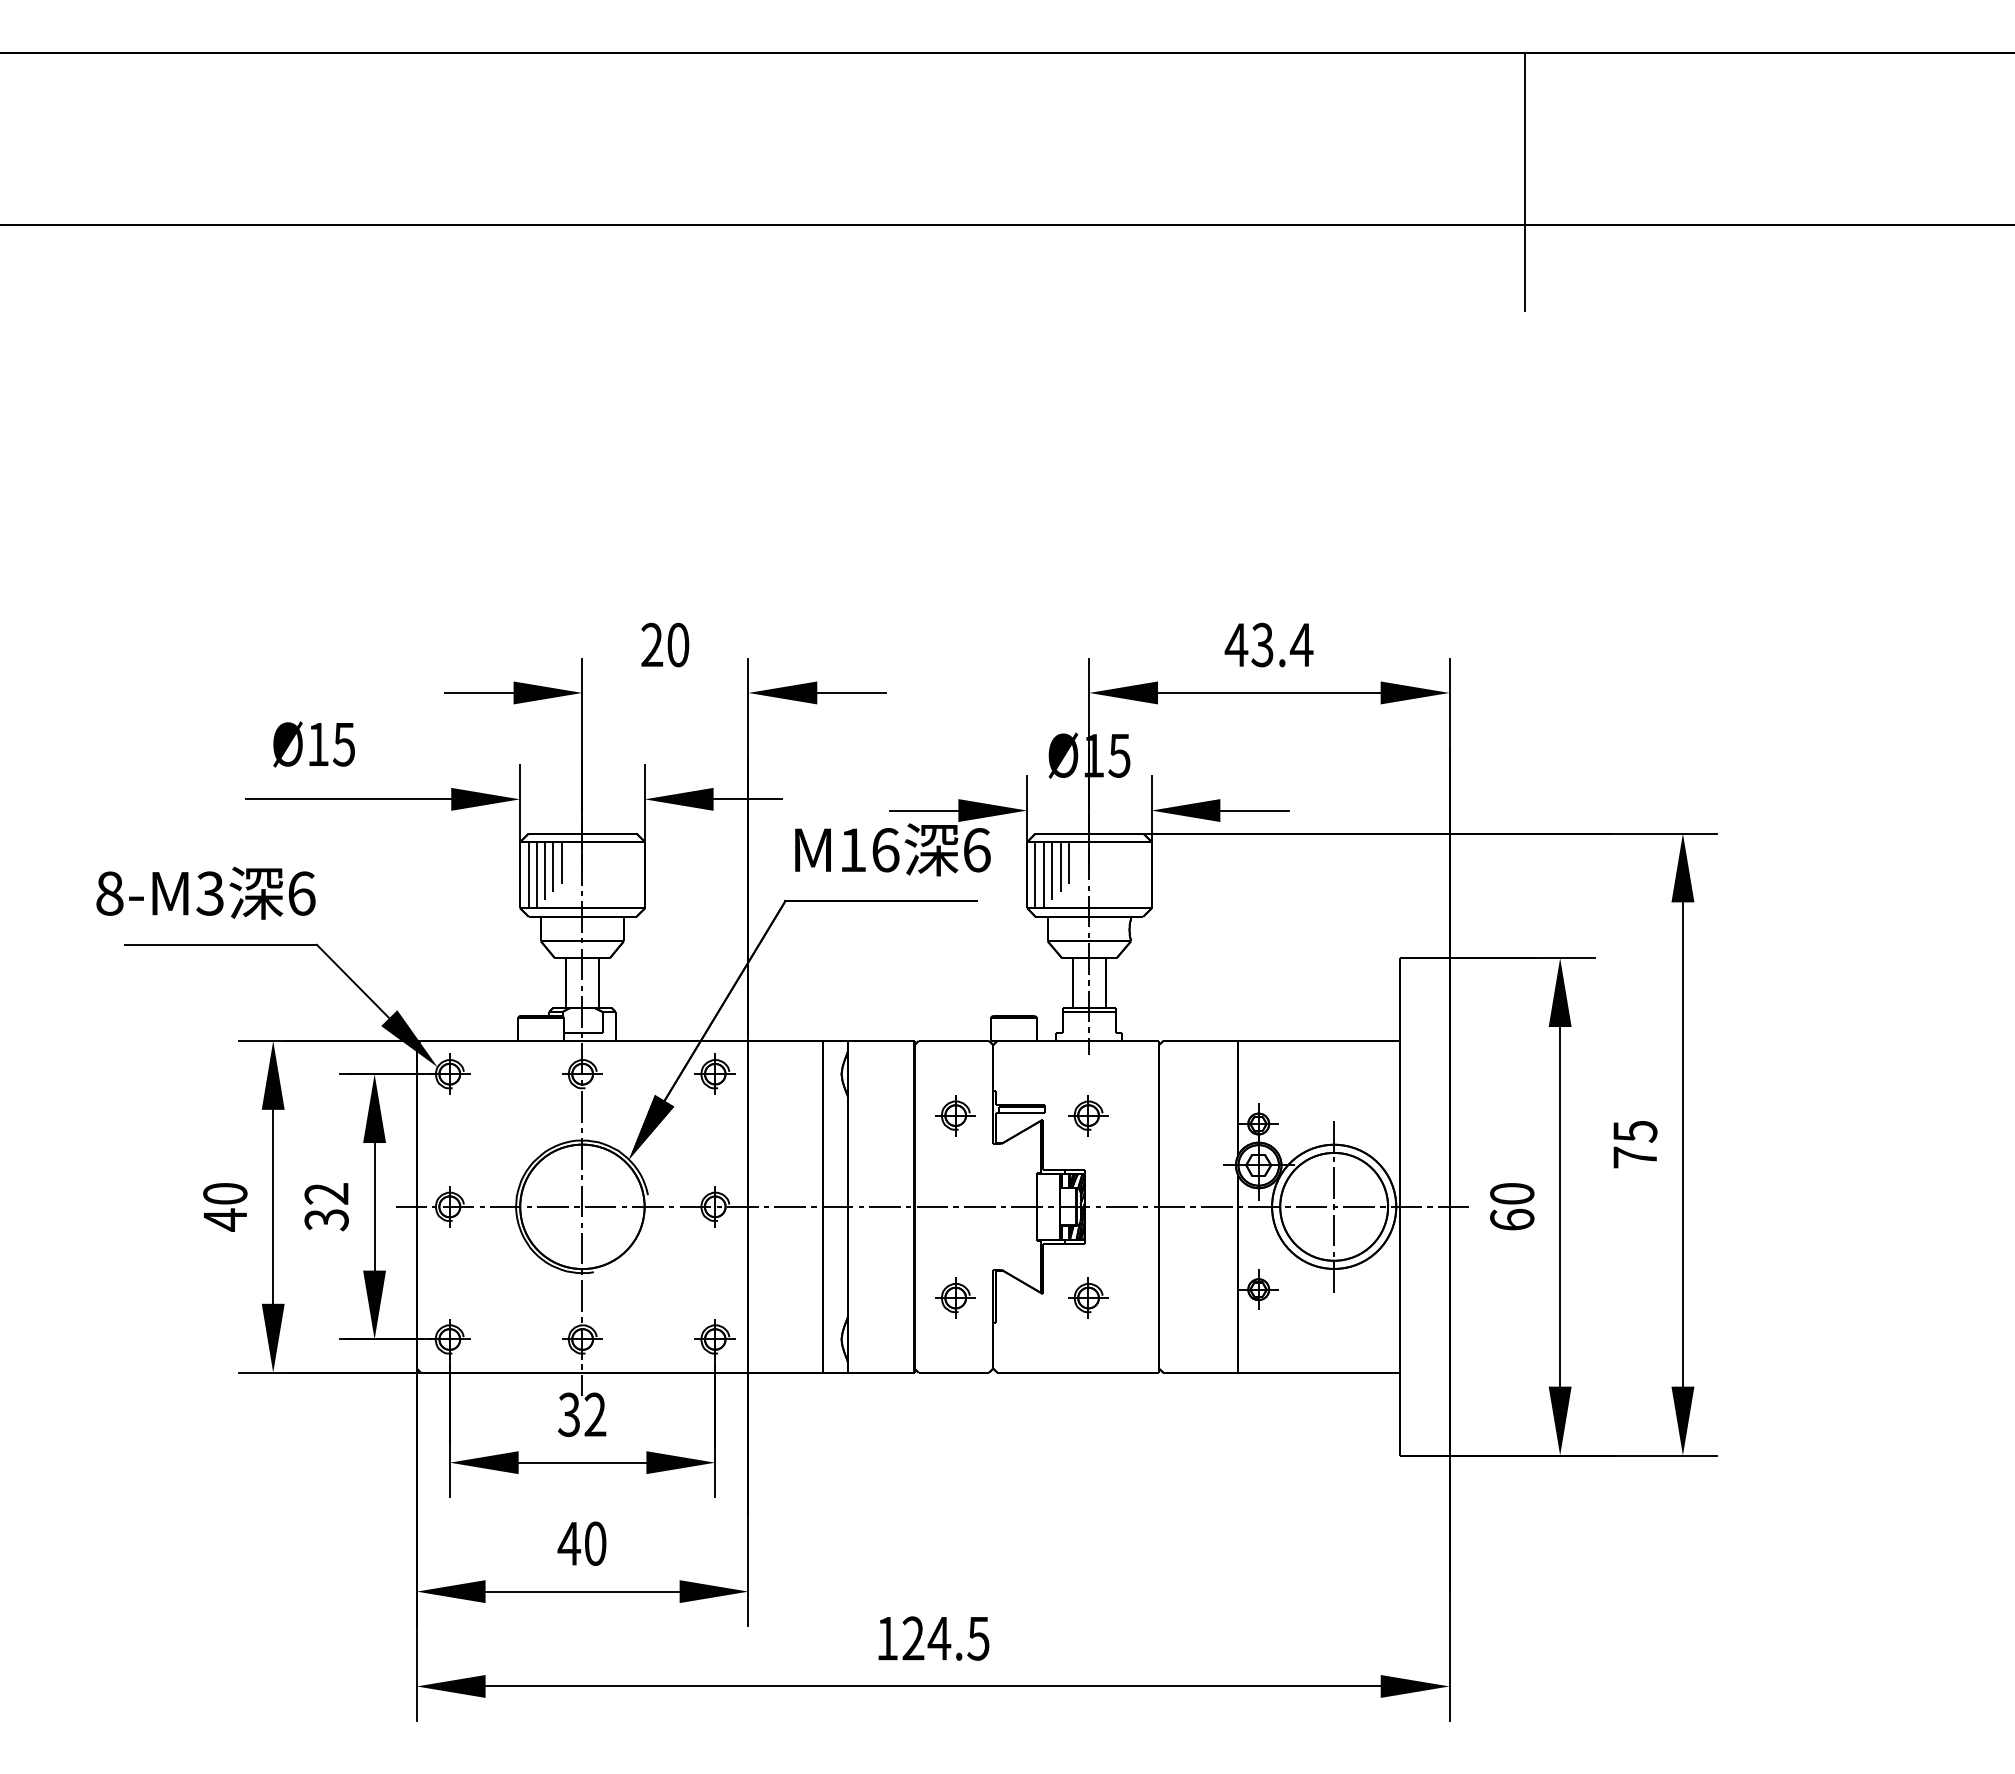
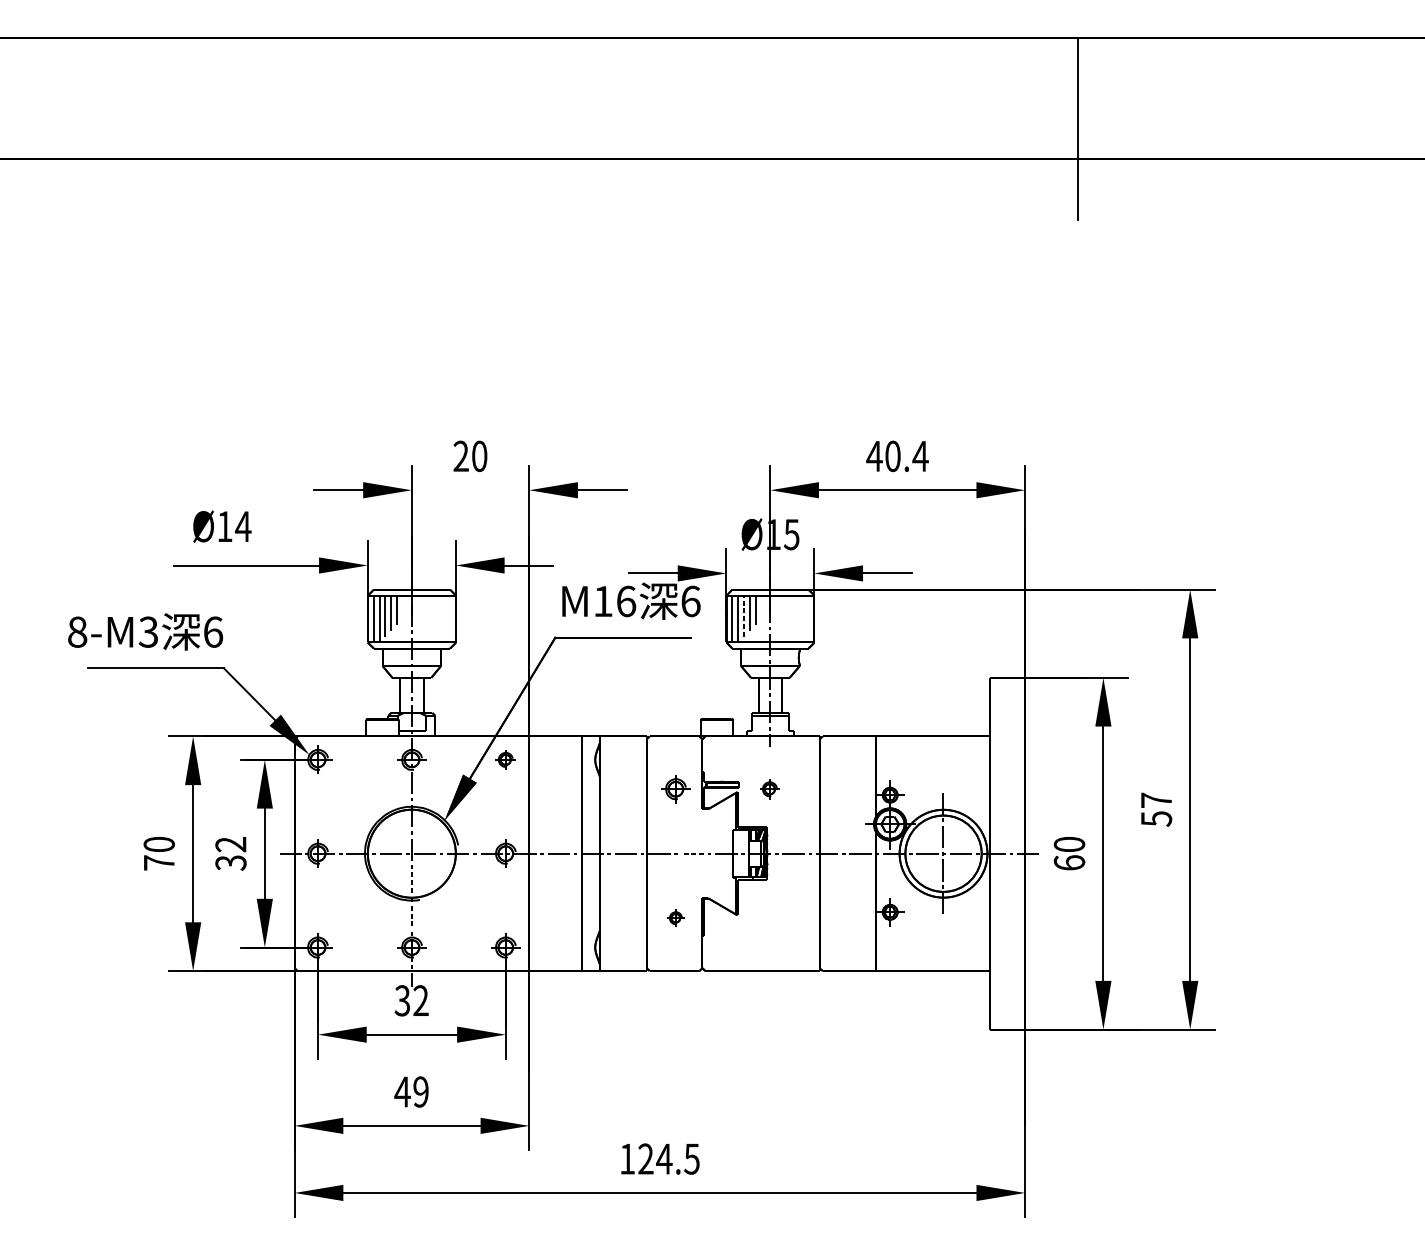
text: (1262, 645) -> (892, 456), 43.4 -> 40.4
text: (343, 744) -> (242, 526), Ø15 -> Ø14
line: (1051, 871) -> (743, 616), solid -> dashed
part: (714, 1073) -> (505, 759), size x0.7
part: (1088, 1115) -> (769, 789), size x0.7
text: (1635, 1144) -> (1156, 809), 75 -> 57
line: (979, 1207) -> (692, 854), solid -> dashed
text: (224, 1219) -> (158, 862), 40 -> 70
line: (582, 1248) -> (411, 883), solid -> dashed
line: (582, 1296) -> (411, 917), solid -> dashed
part: (955, 1297) -> (675, 917), size x0.6
part: (1088, 1297) -> (769, 917), removed
text: (595, 1543) -> (421, 1091), 40 -> 49

